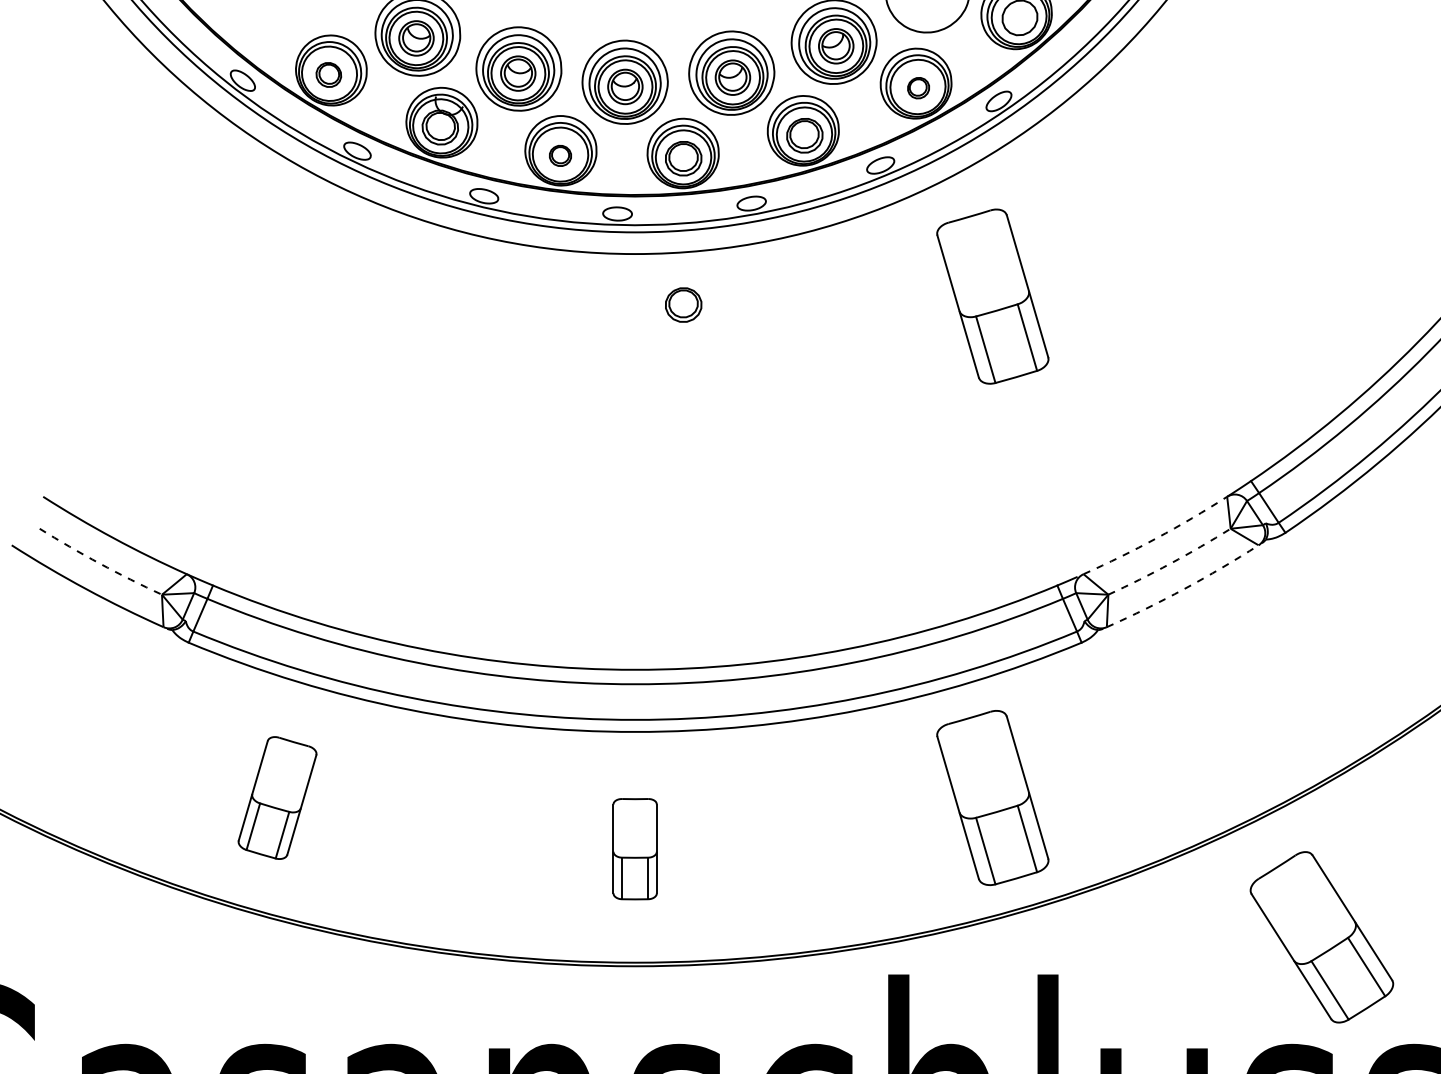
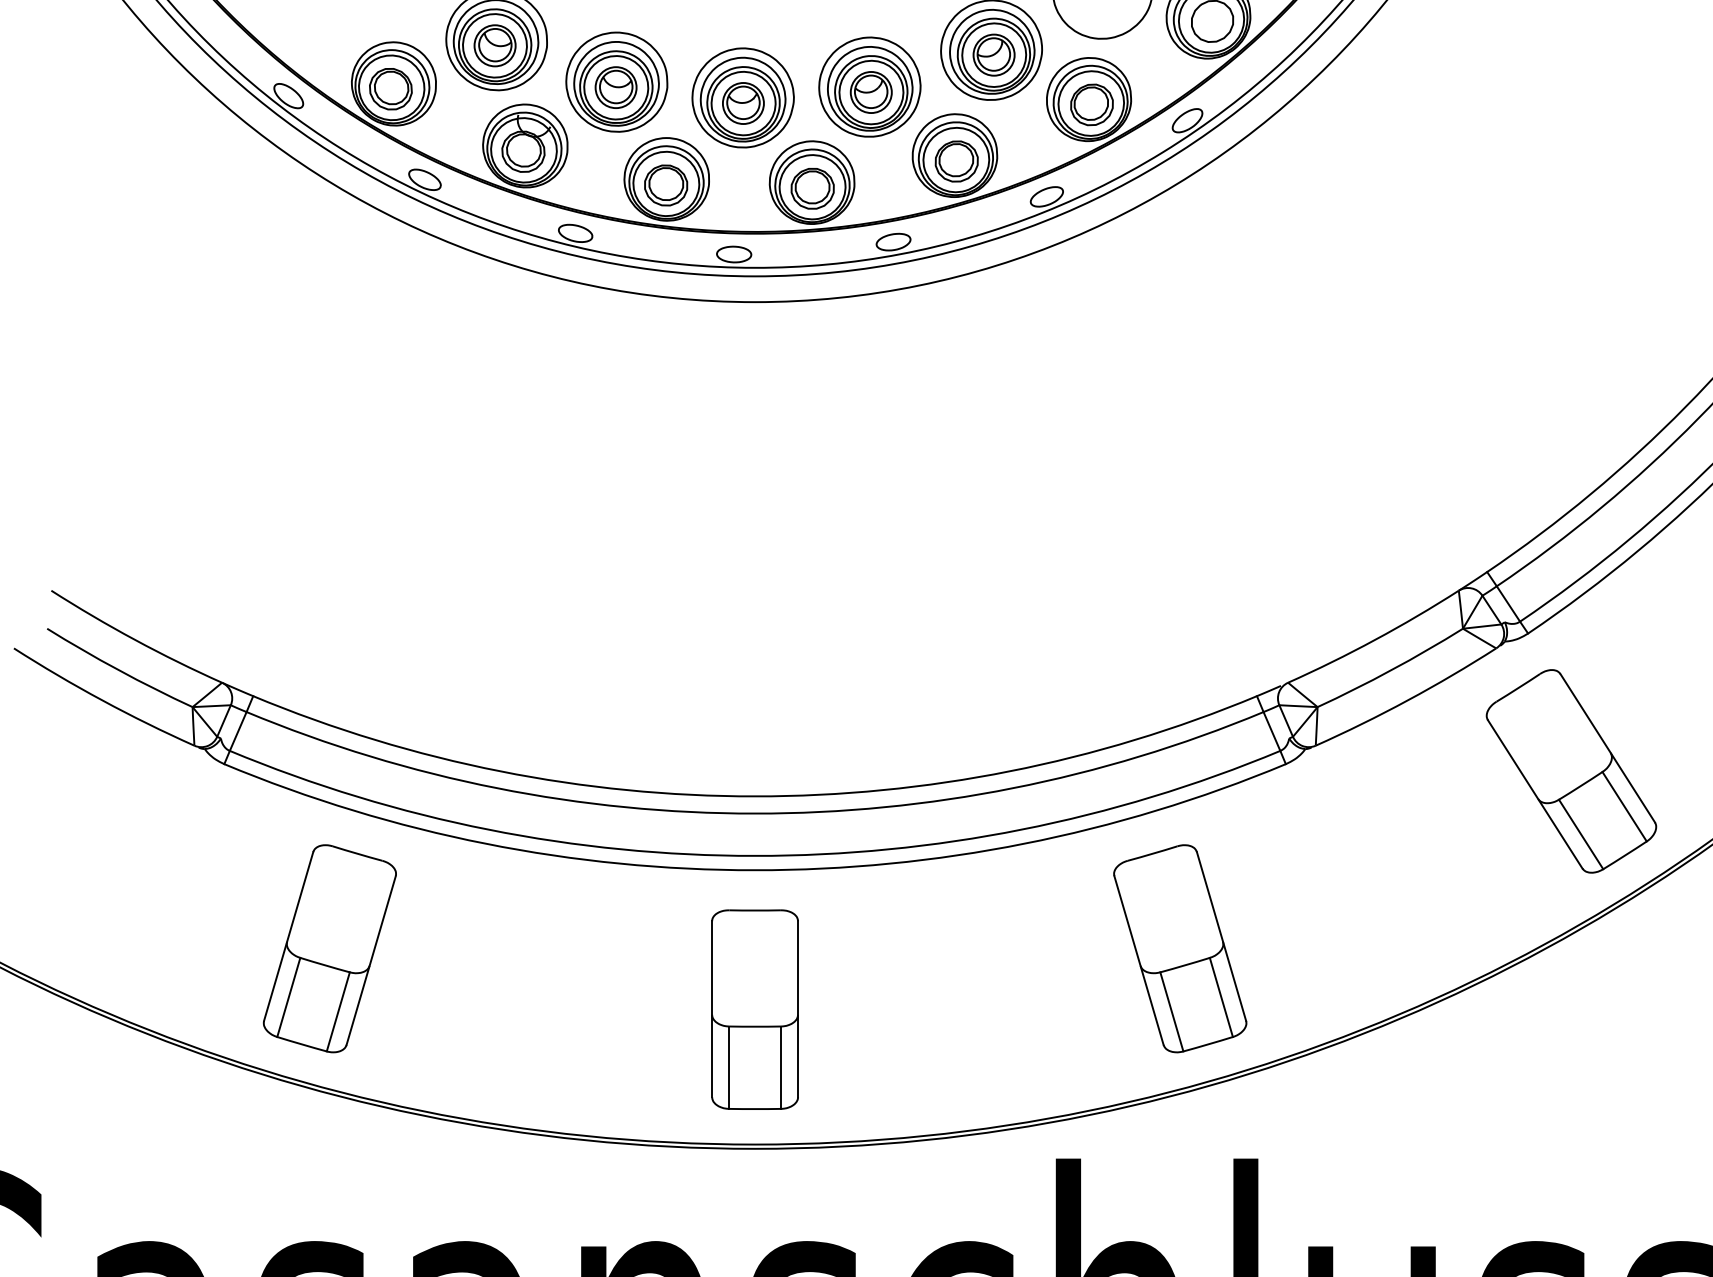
part: (328, 75) -> (390, 89), size x1.43
part: (918, 87) -> (1091, 104), size x1.67
part: (560, 155) -> (666, 185), size x1.67
part: (993, 296) -> (1180, 352), removed
part: (683, 304) -> (812, 362), removed
arc: (1157, 537) -> (1375, 639), dashed -> solid
arc: (99, 563) -> (118, 670), dashed -> solid
arc: (1170, 563) -> (1391, 670), dashed -> solid
arc: (1184, 589) -> (1407, 700), dashed -> solid
part: (277, 797) -> (329, 948), size x1.43
part: (634, 849) -> (754, 1009), size x1.67
part: (1321, 937) -> (1571, 771), moved

